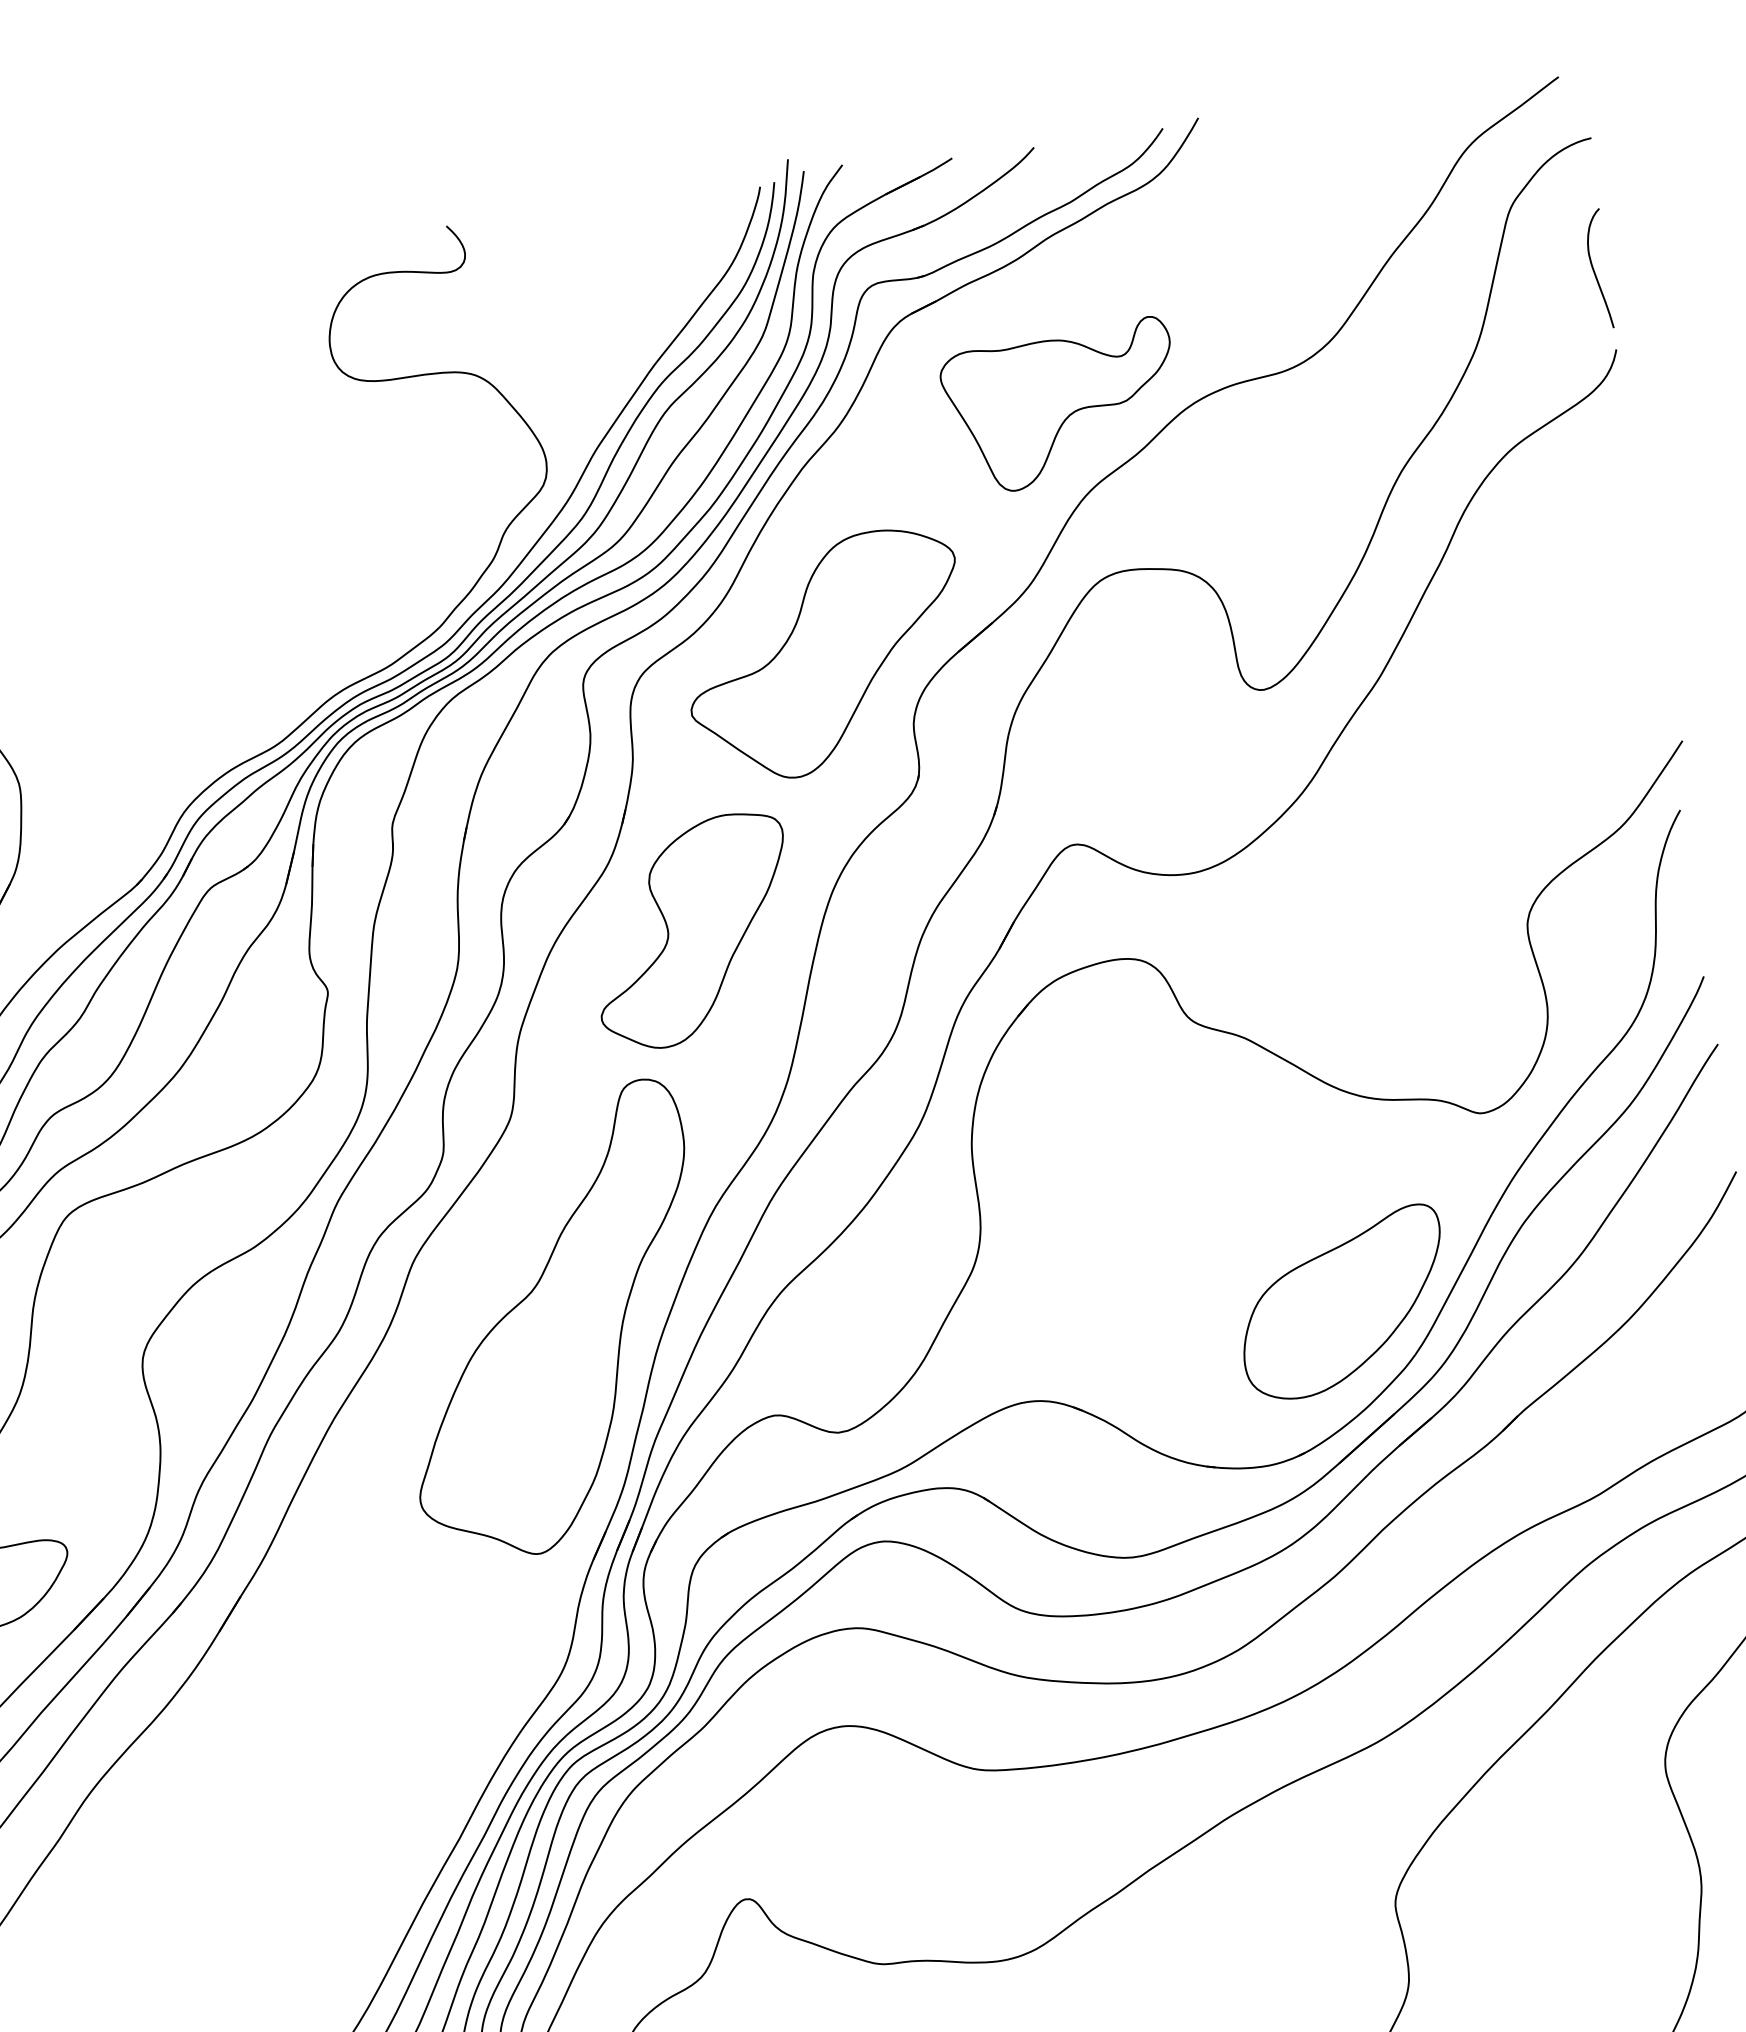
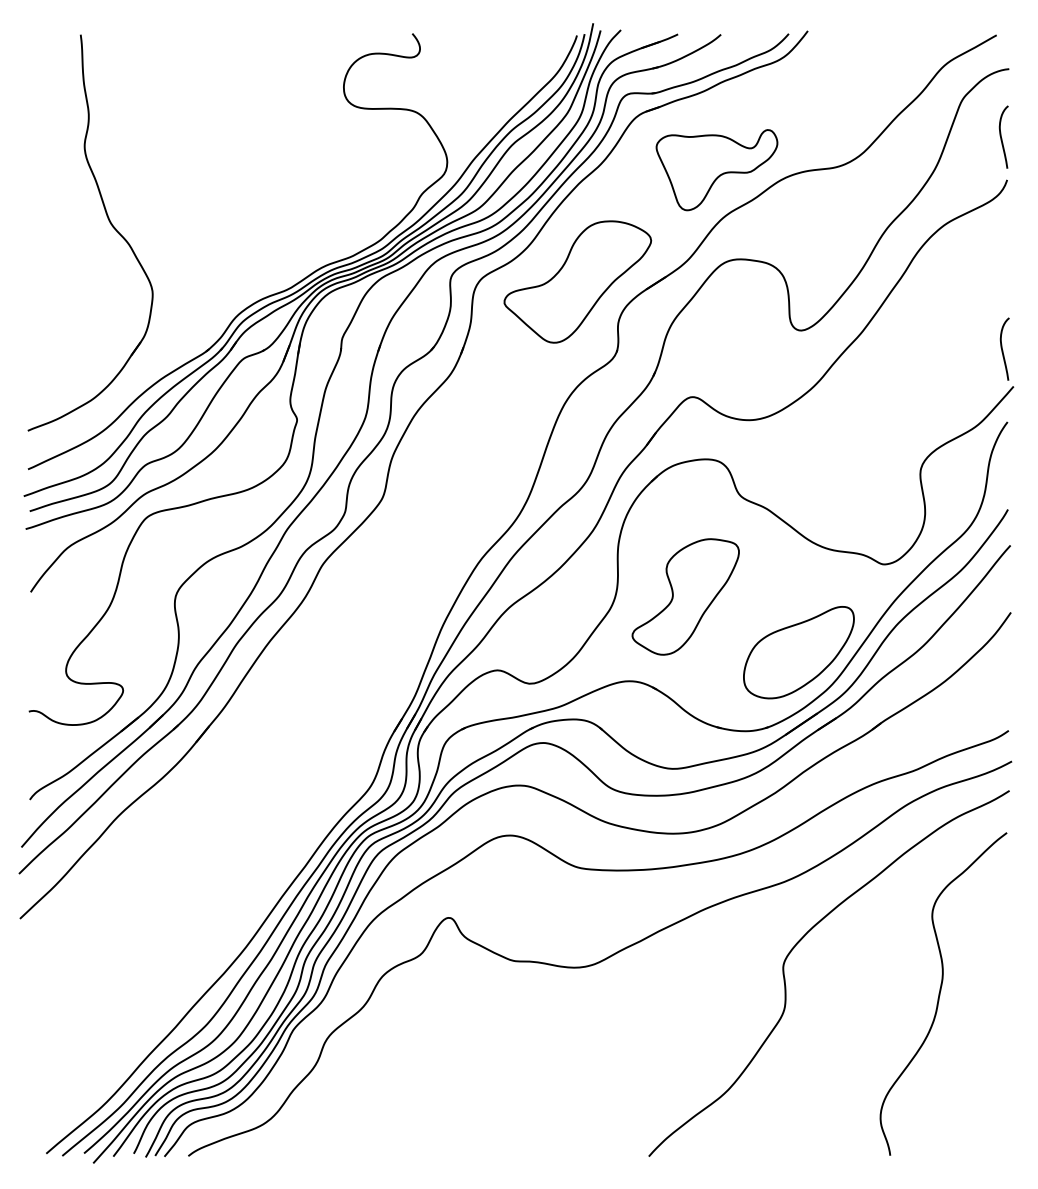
curve: (1651, 671) -> (1002, 348), added
part: (692, 930) -> (685, 596), moved
part: (551, 1320) -> (389, 605), removed

